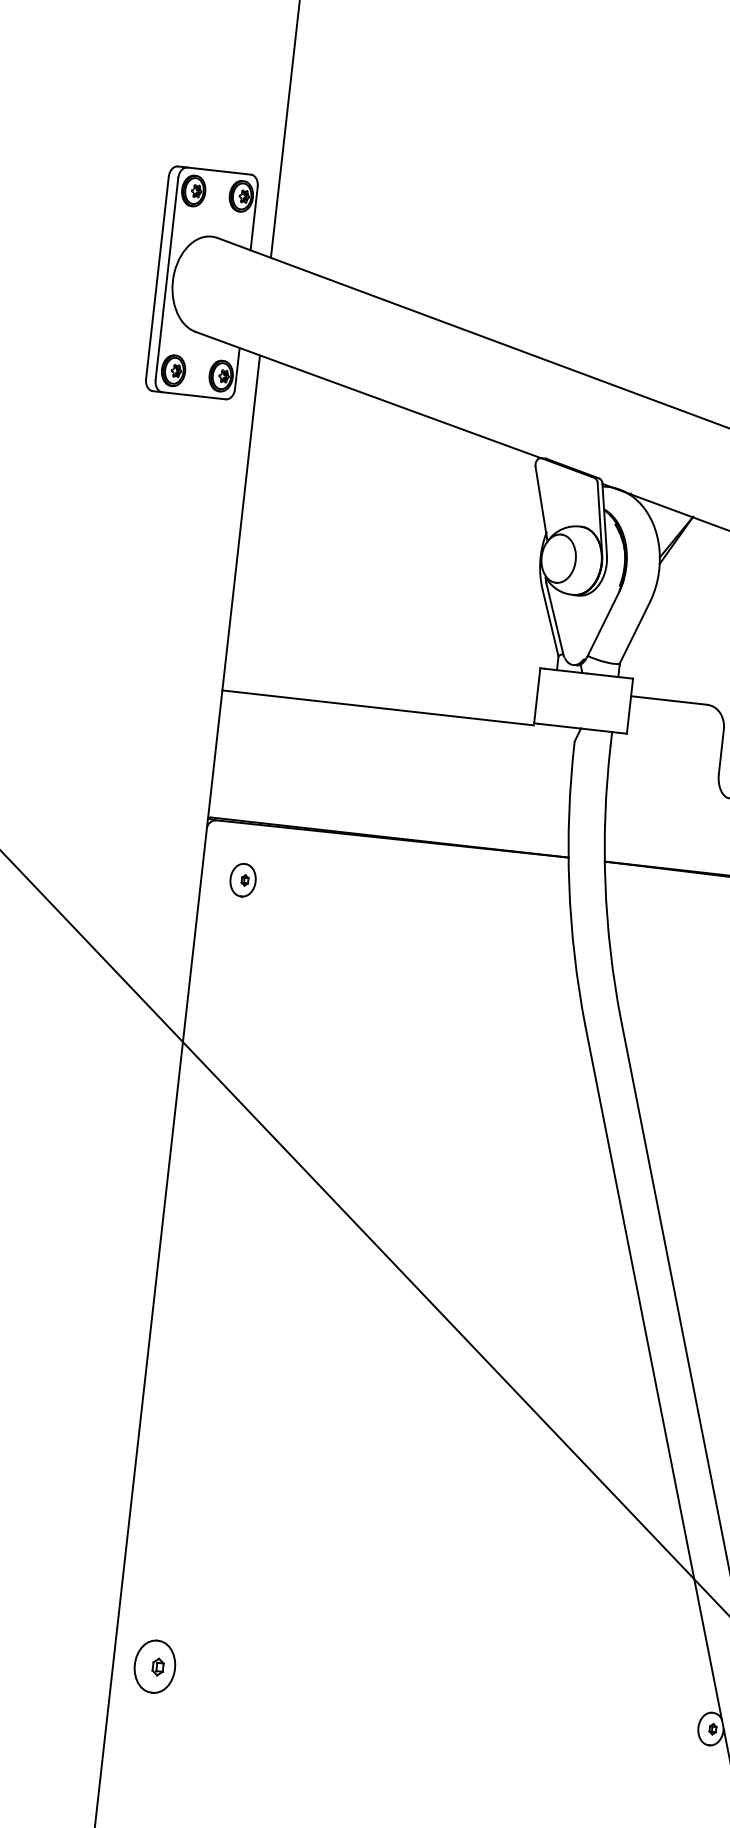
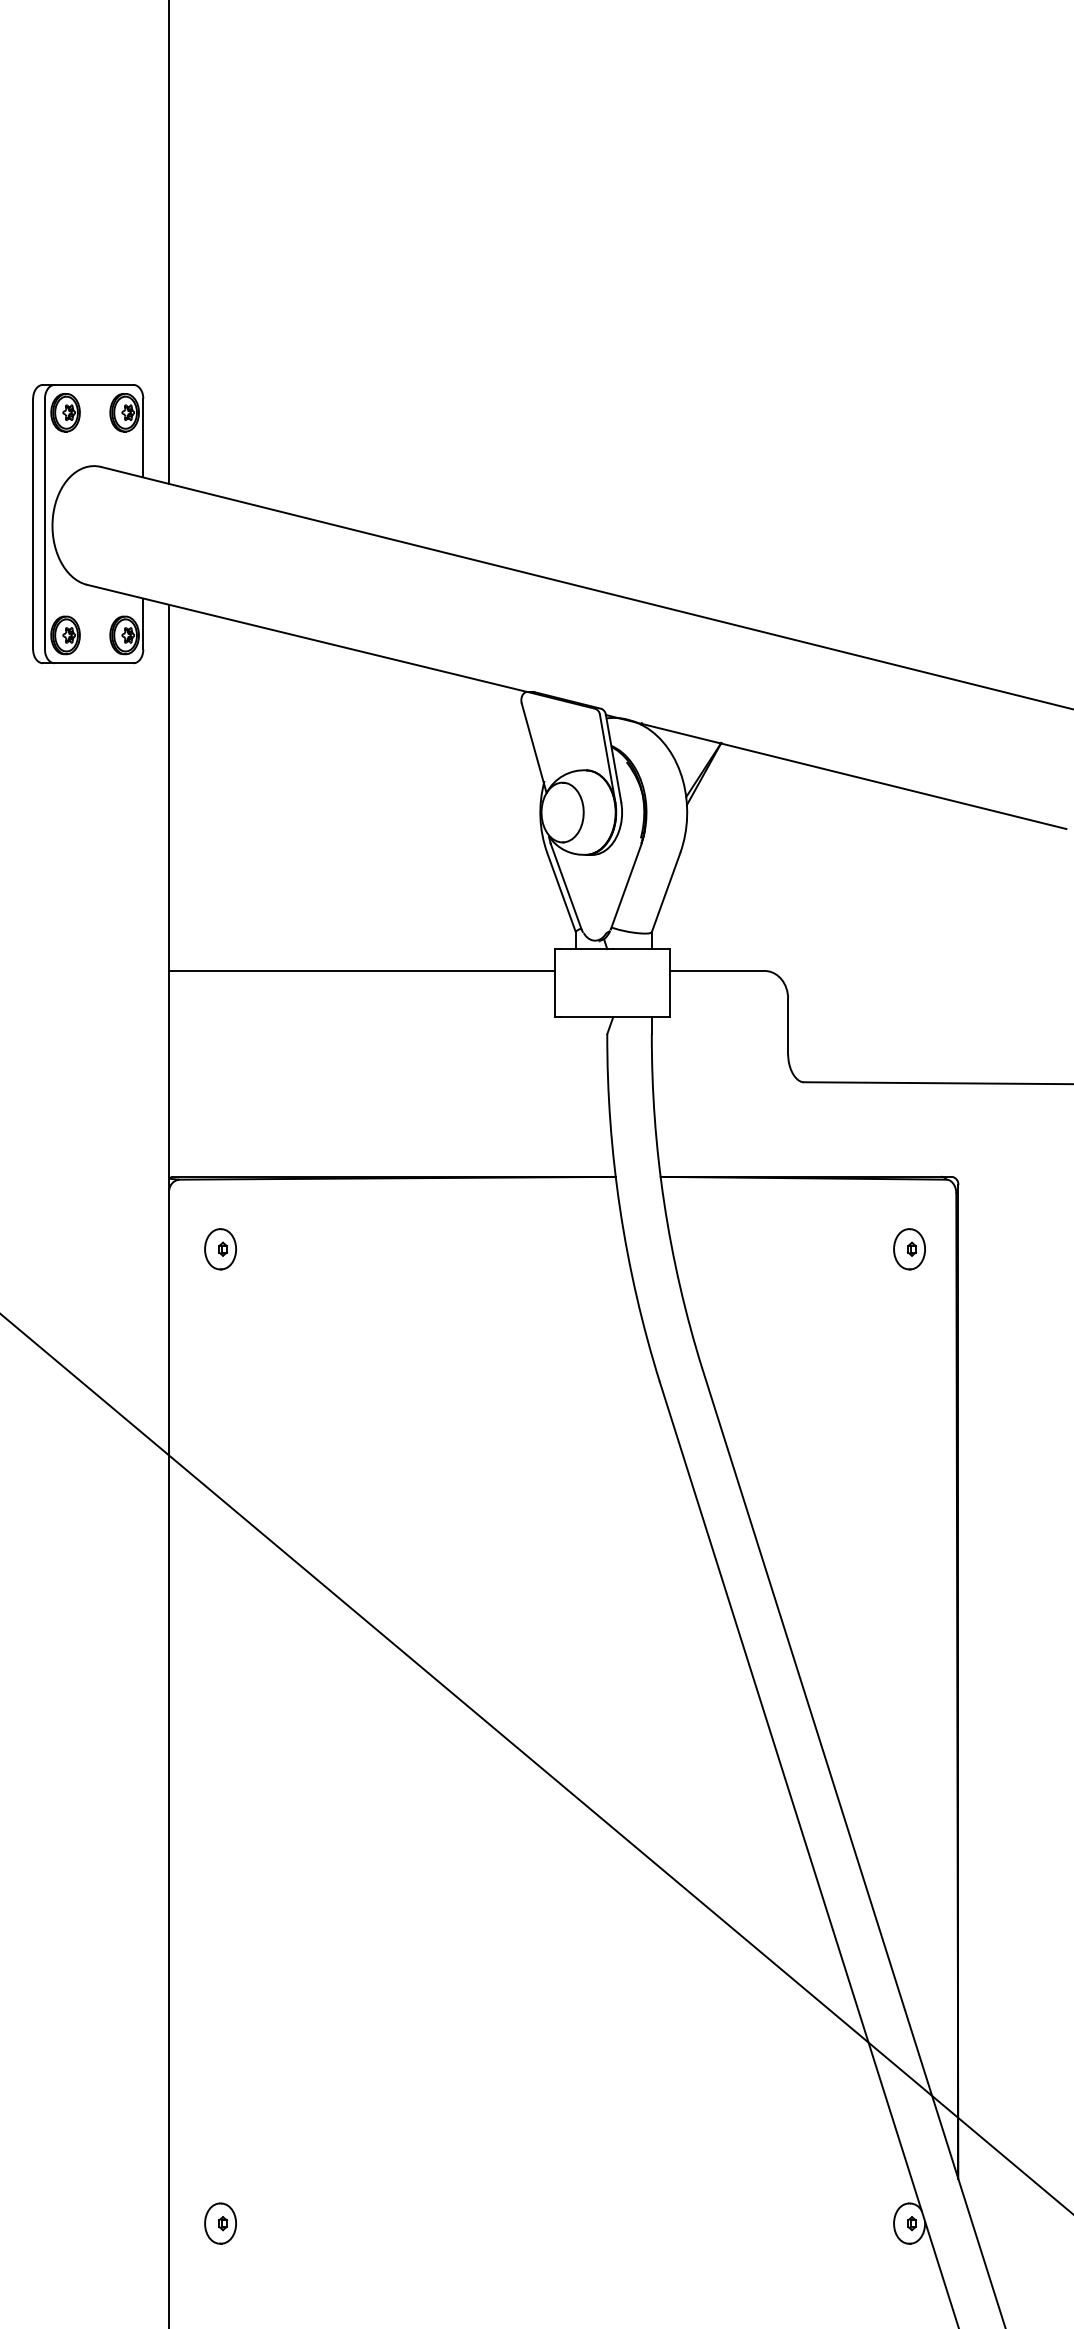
line: (378, 707) -> (362, 970), moved
part: (154, 1666) -> (220, 2223), size x0.62

